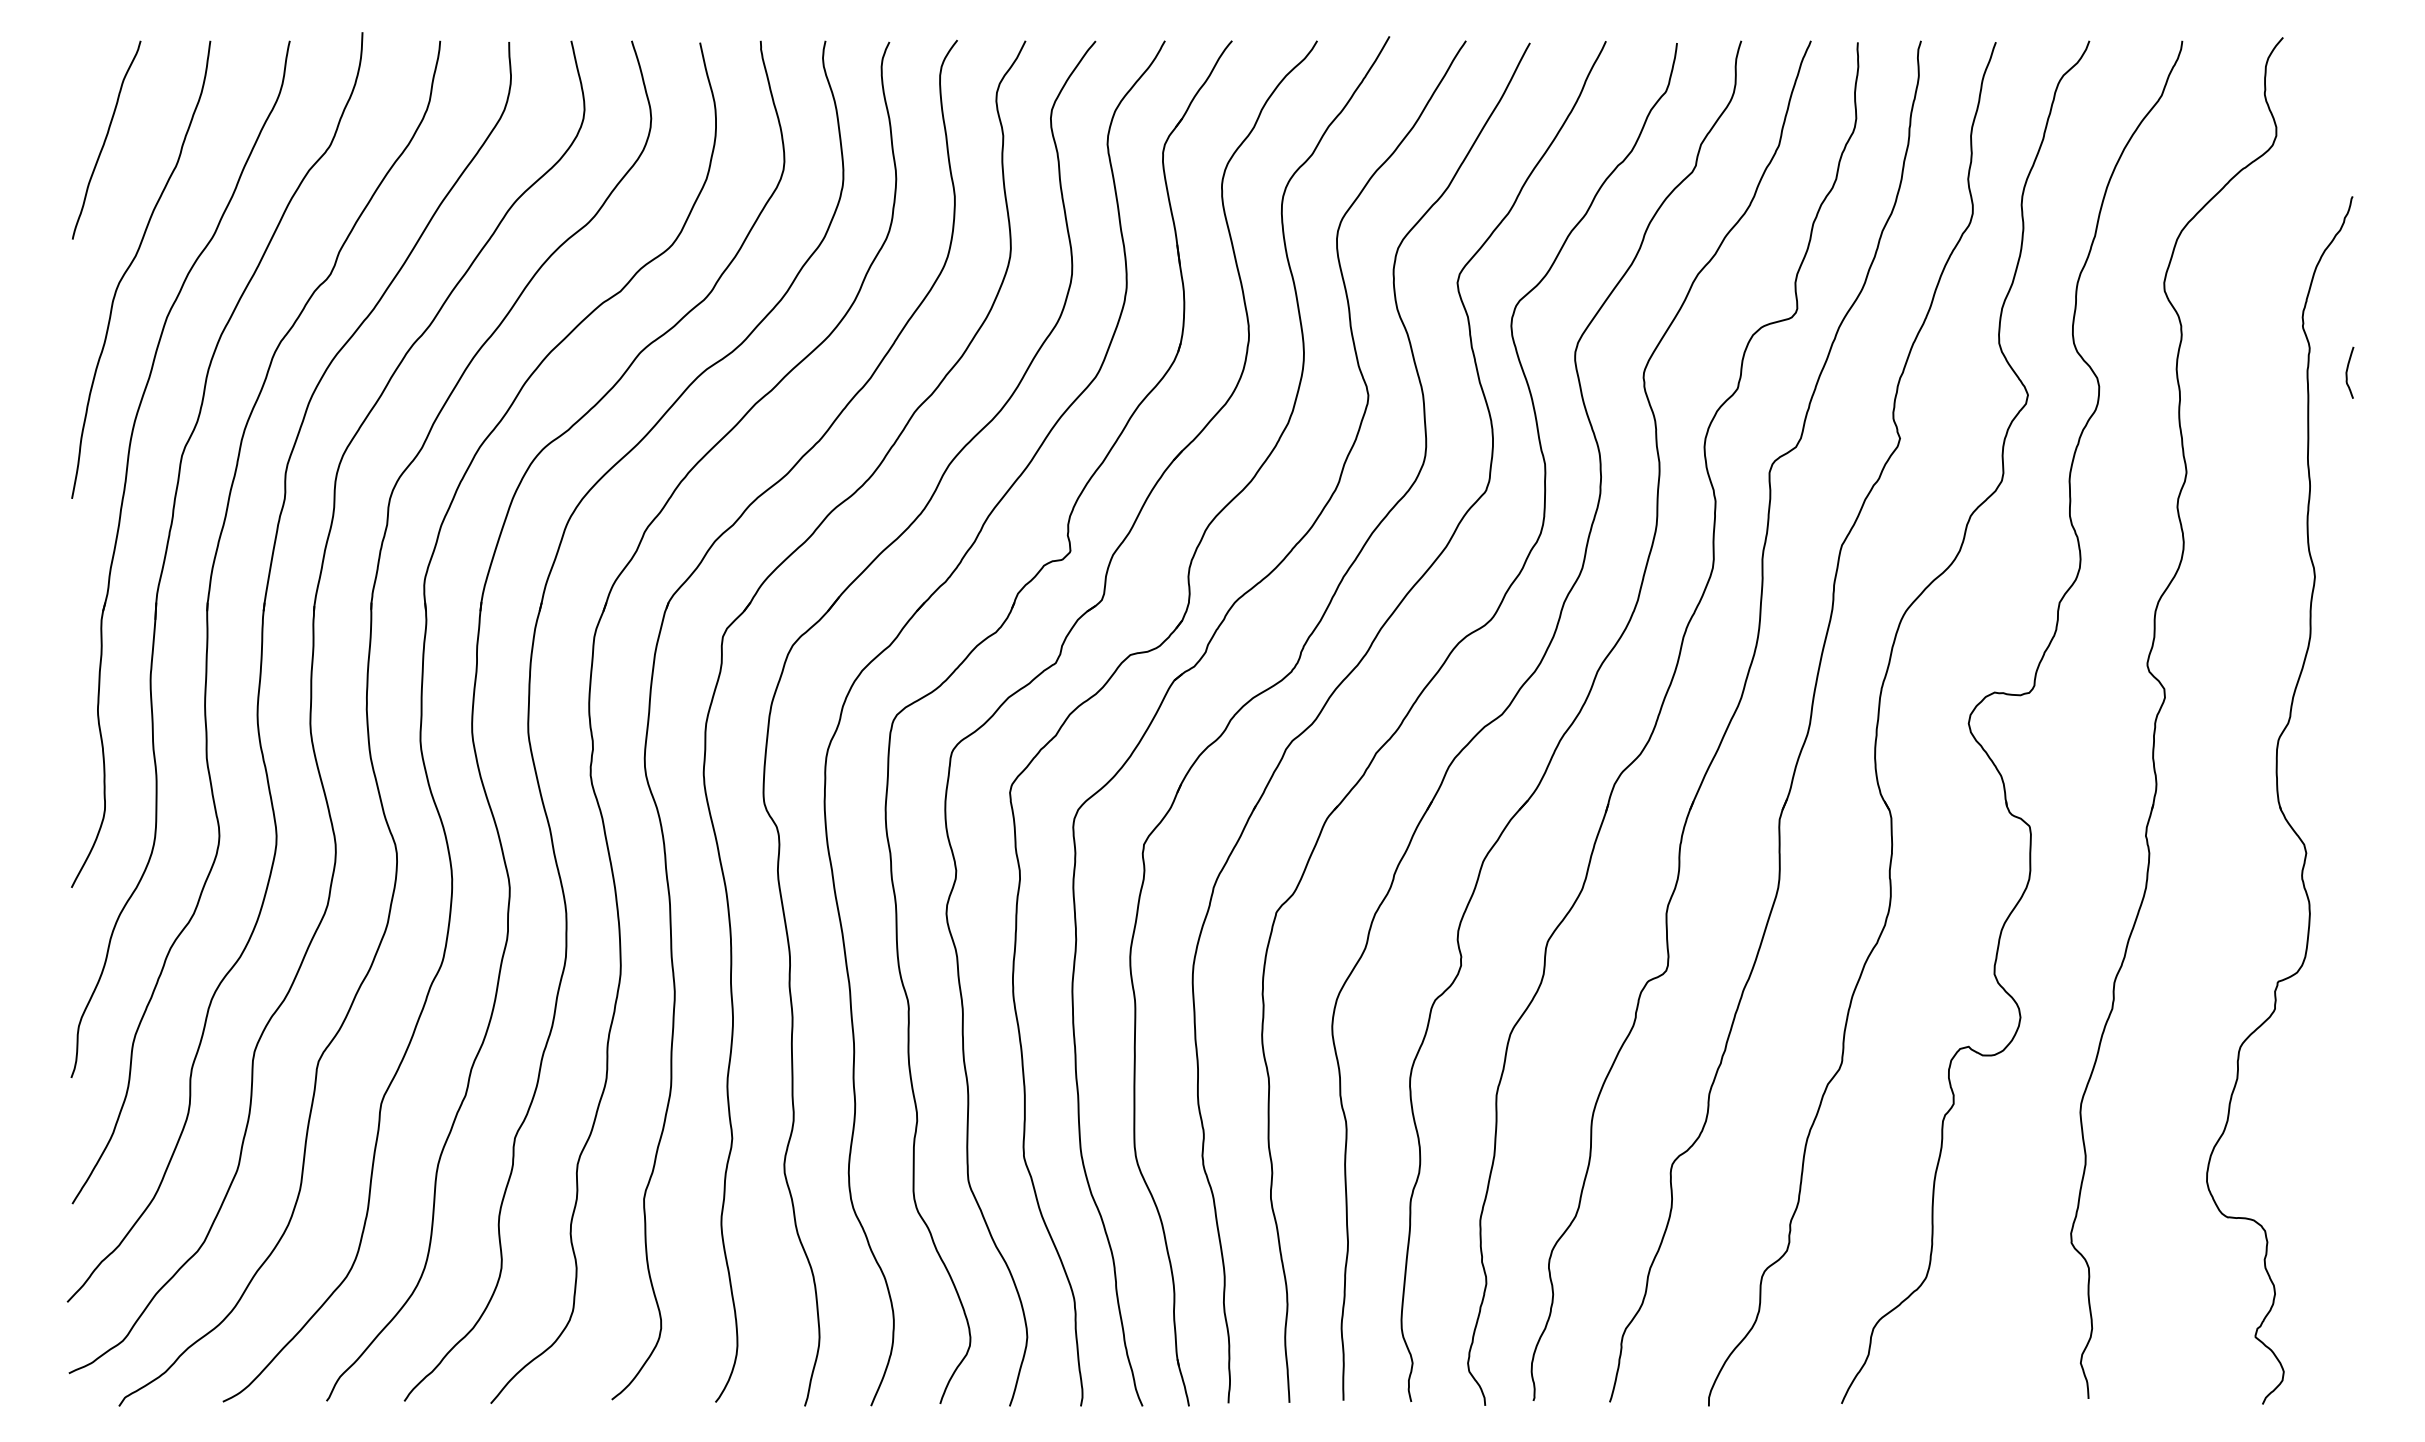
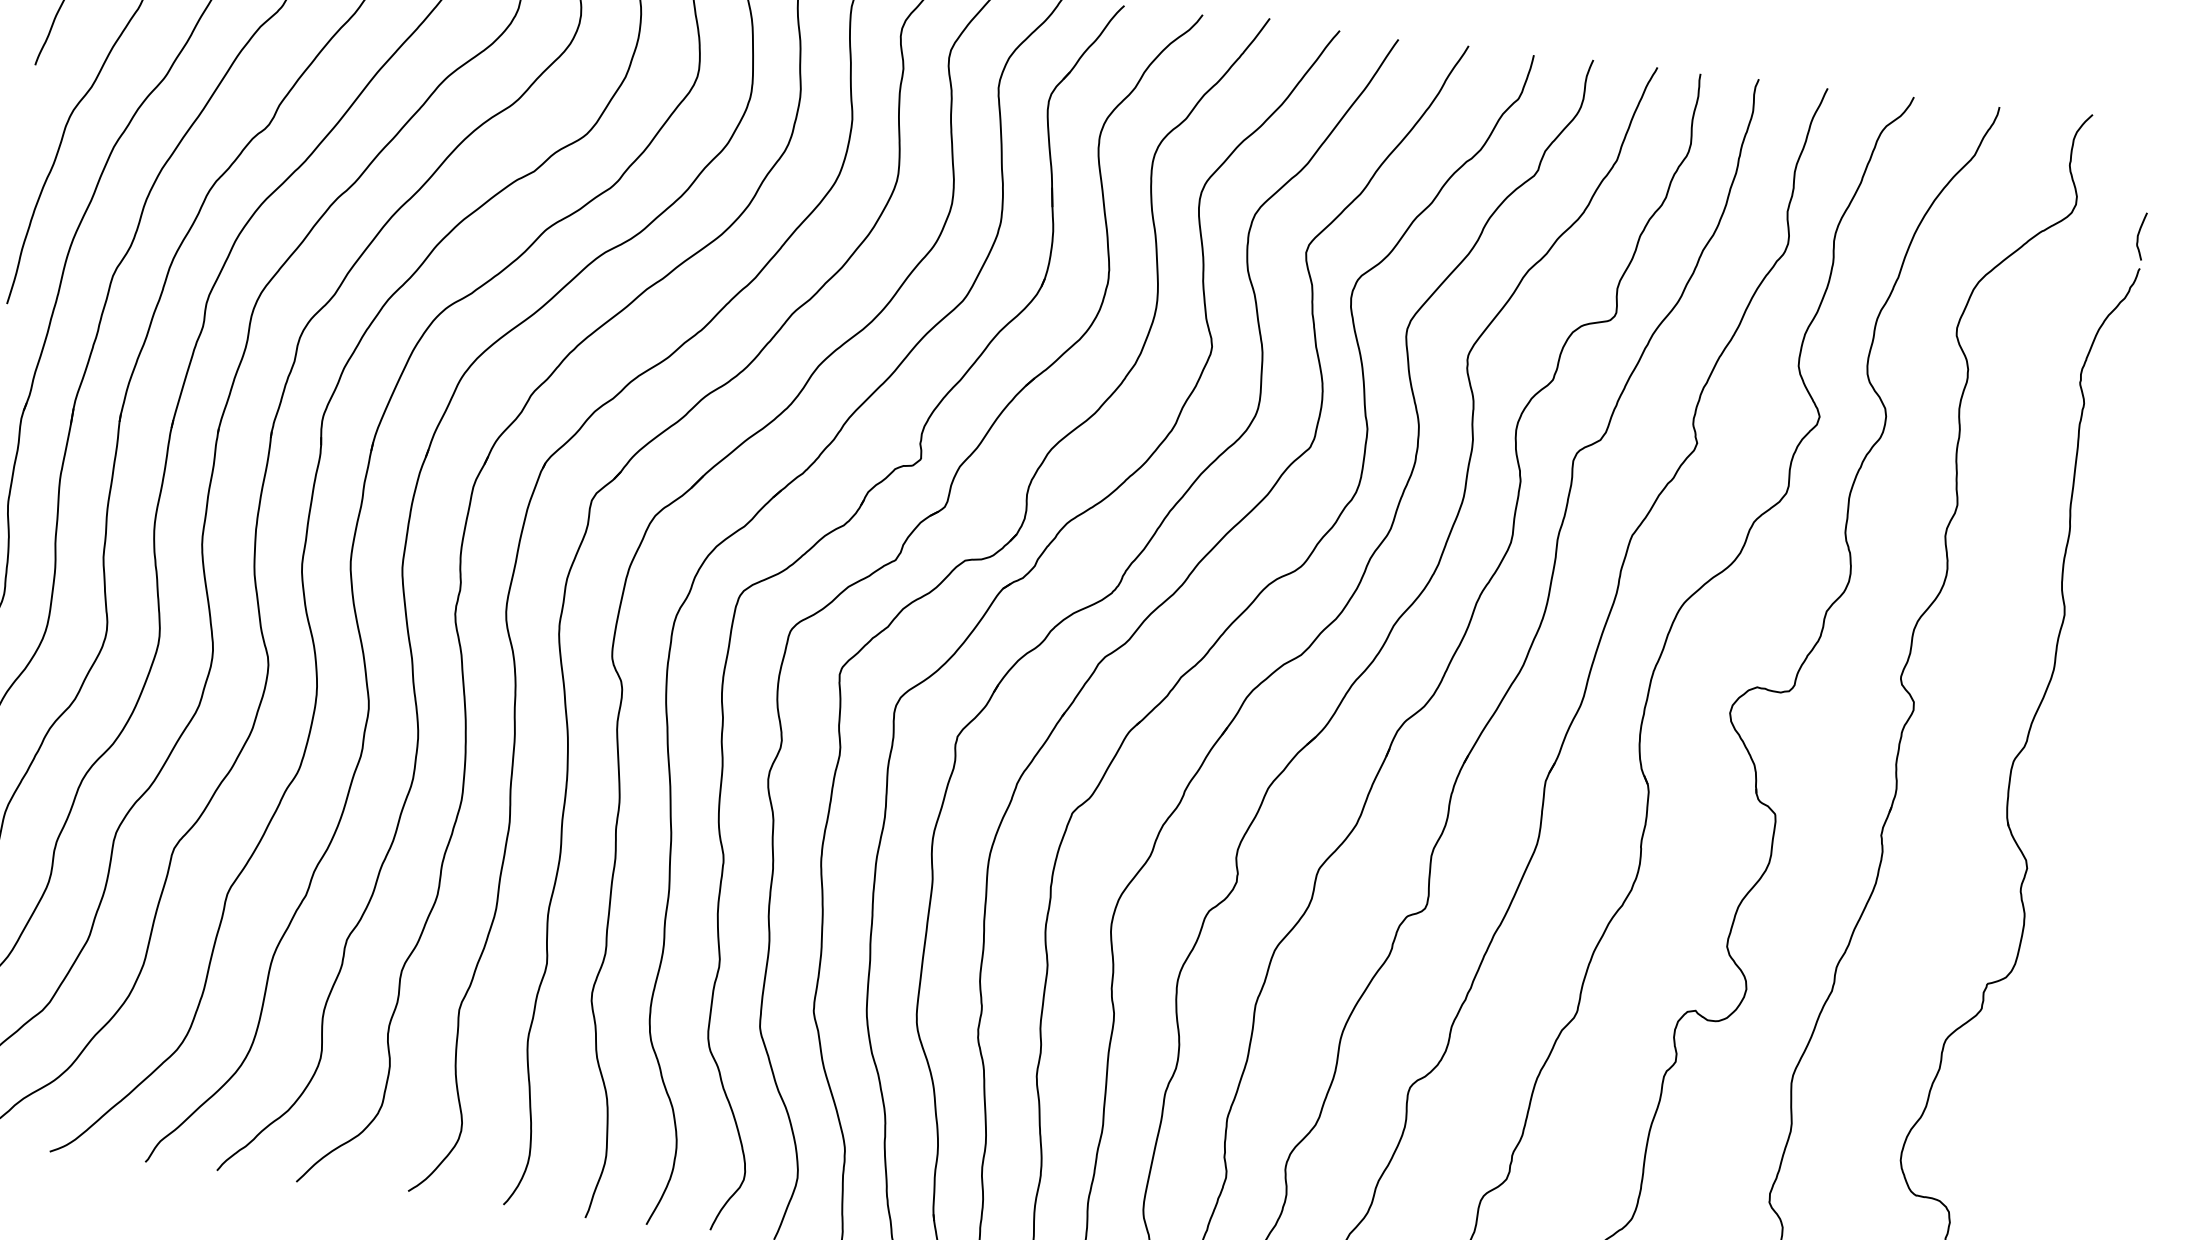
curve: (2347, 372) -> (2138, 235), moved

